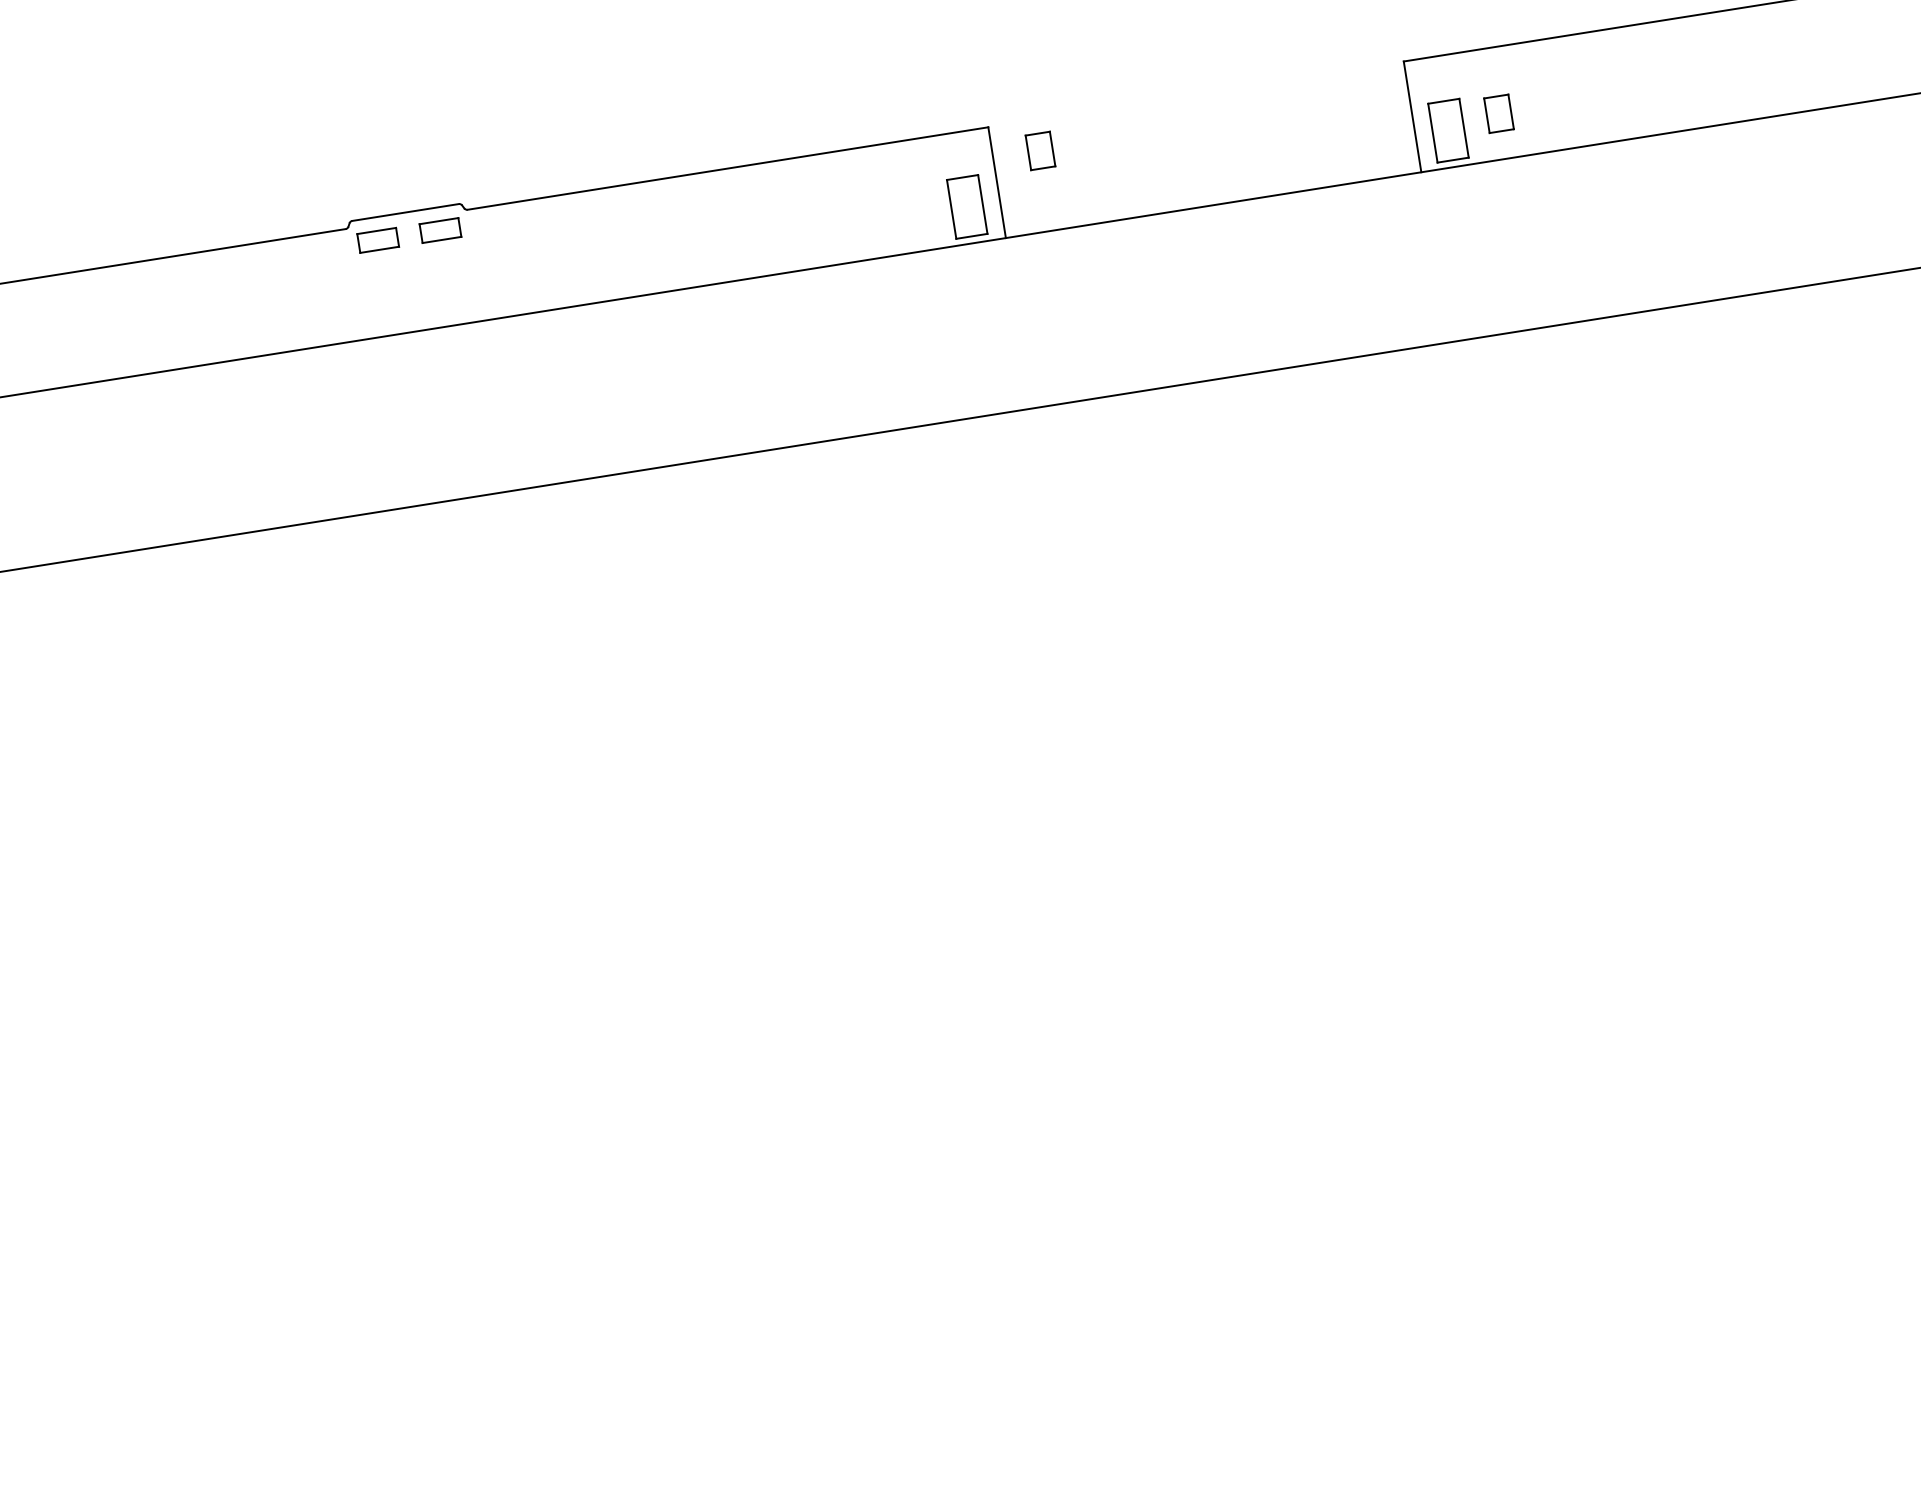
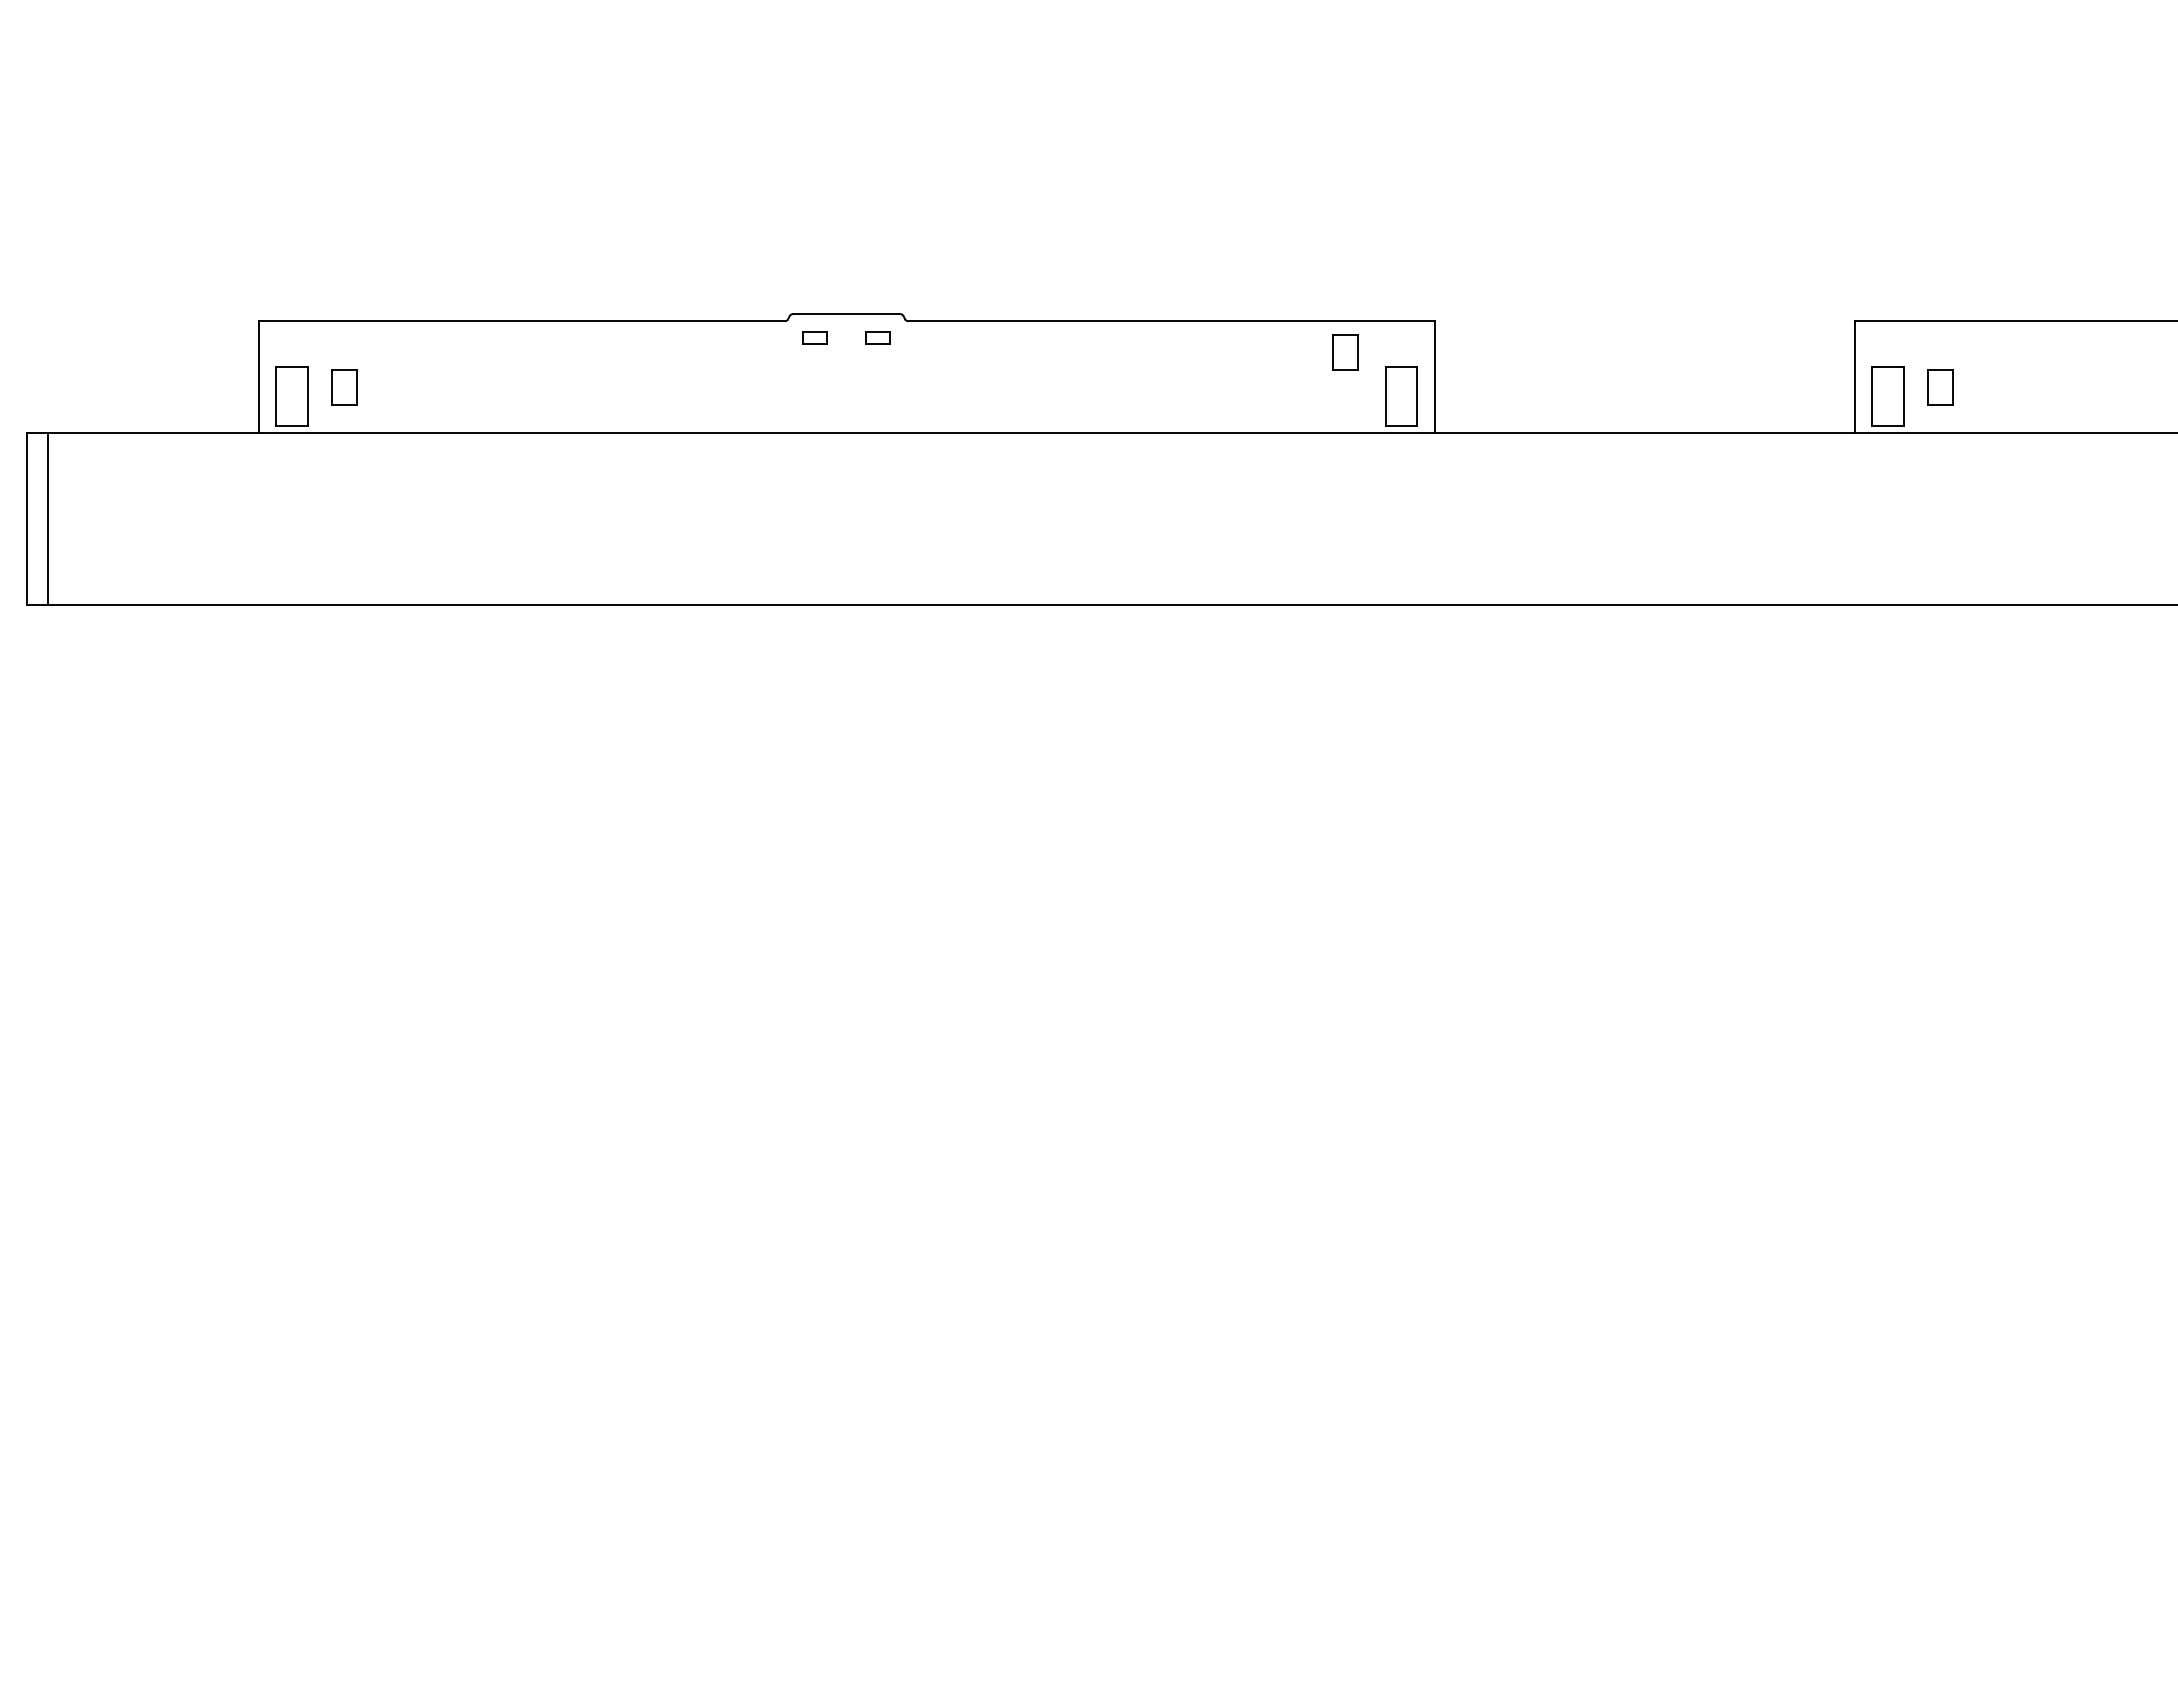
part: (1040, 150) -> (1345, 352), moved
part: (439, 230) -> (877, 337), size x0.62
part: (377, 240) -> (814, 337), size x0.62

